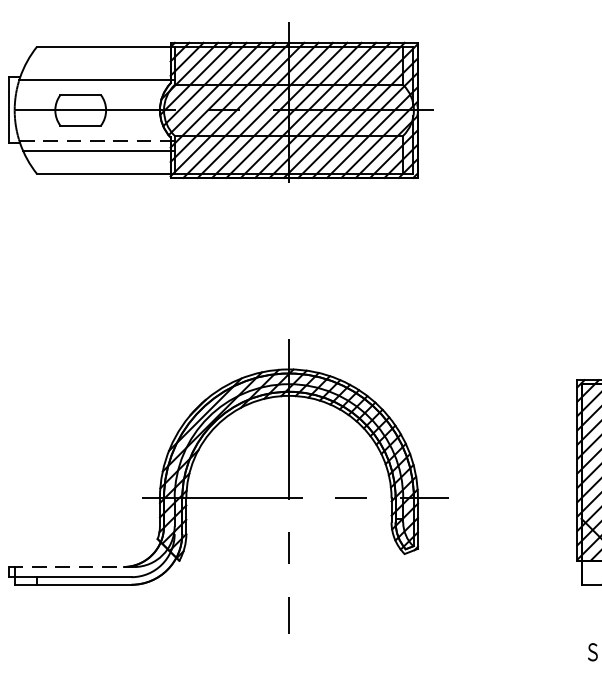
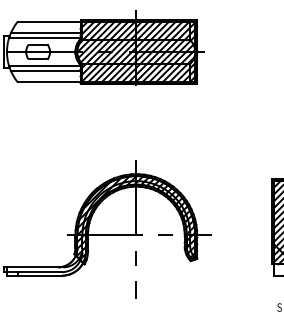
line: (98, 68) -> (46, 32), added
line: (96, 141) -> (45, 66), dashed -> solid
line: (70, 567) -> (33, 267), dashed -> solid

